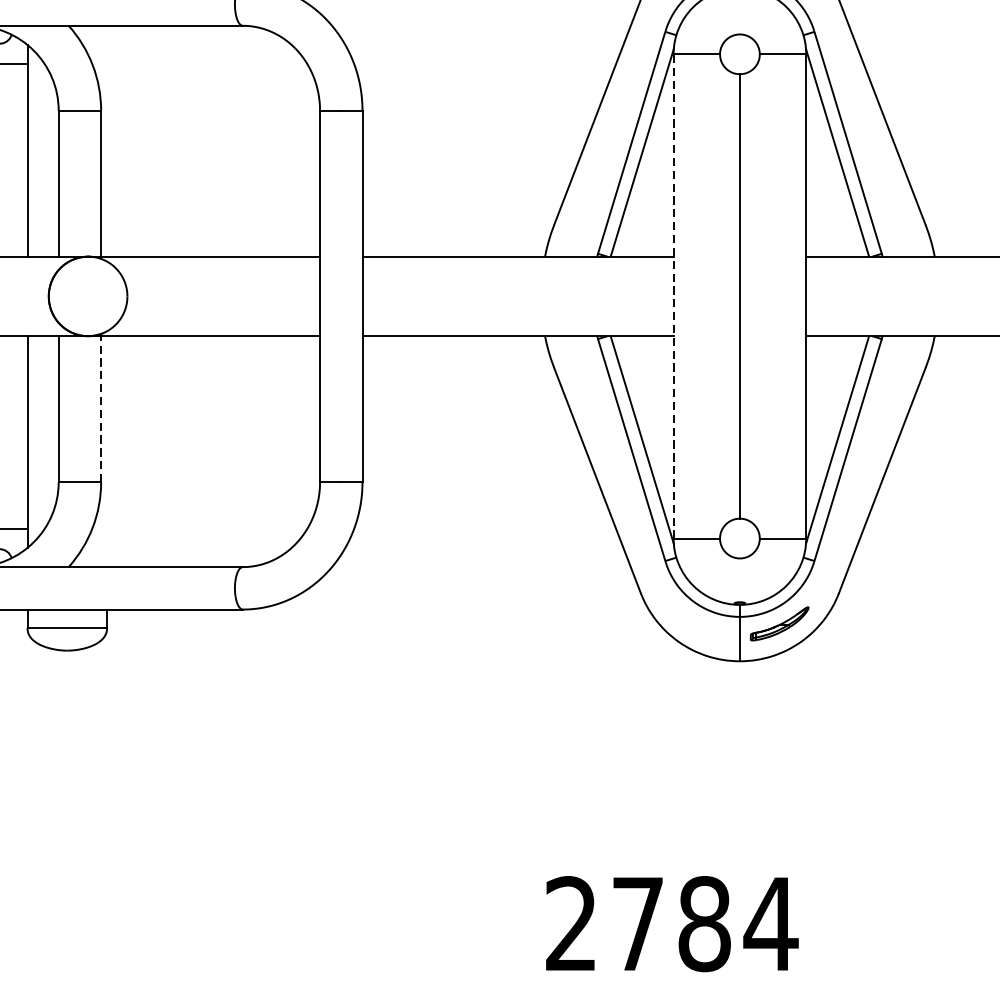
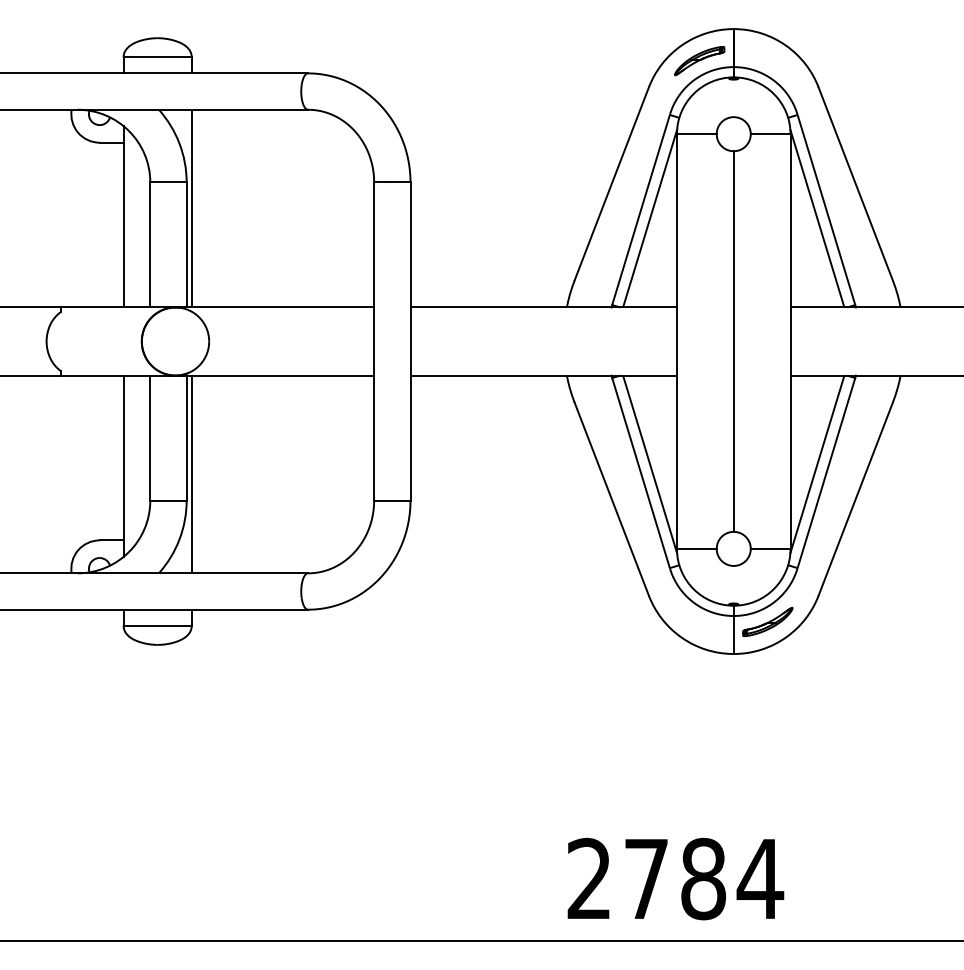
line: (106, 141) -> (191, 208), added
line: (673, 296) -> (676, 341), dashed -> solid
line: (100, 408) -> (186, 437), dashed -> solid
line: (106, 451) -> (191, 474), added

